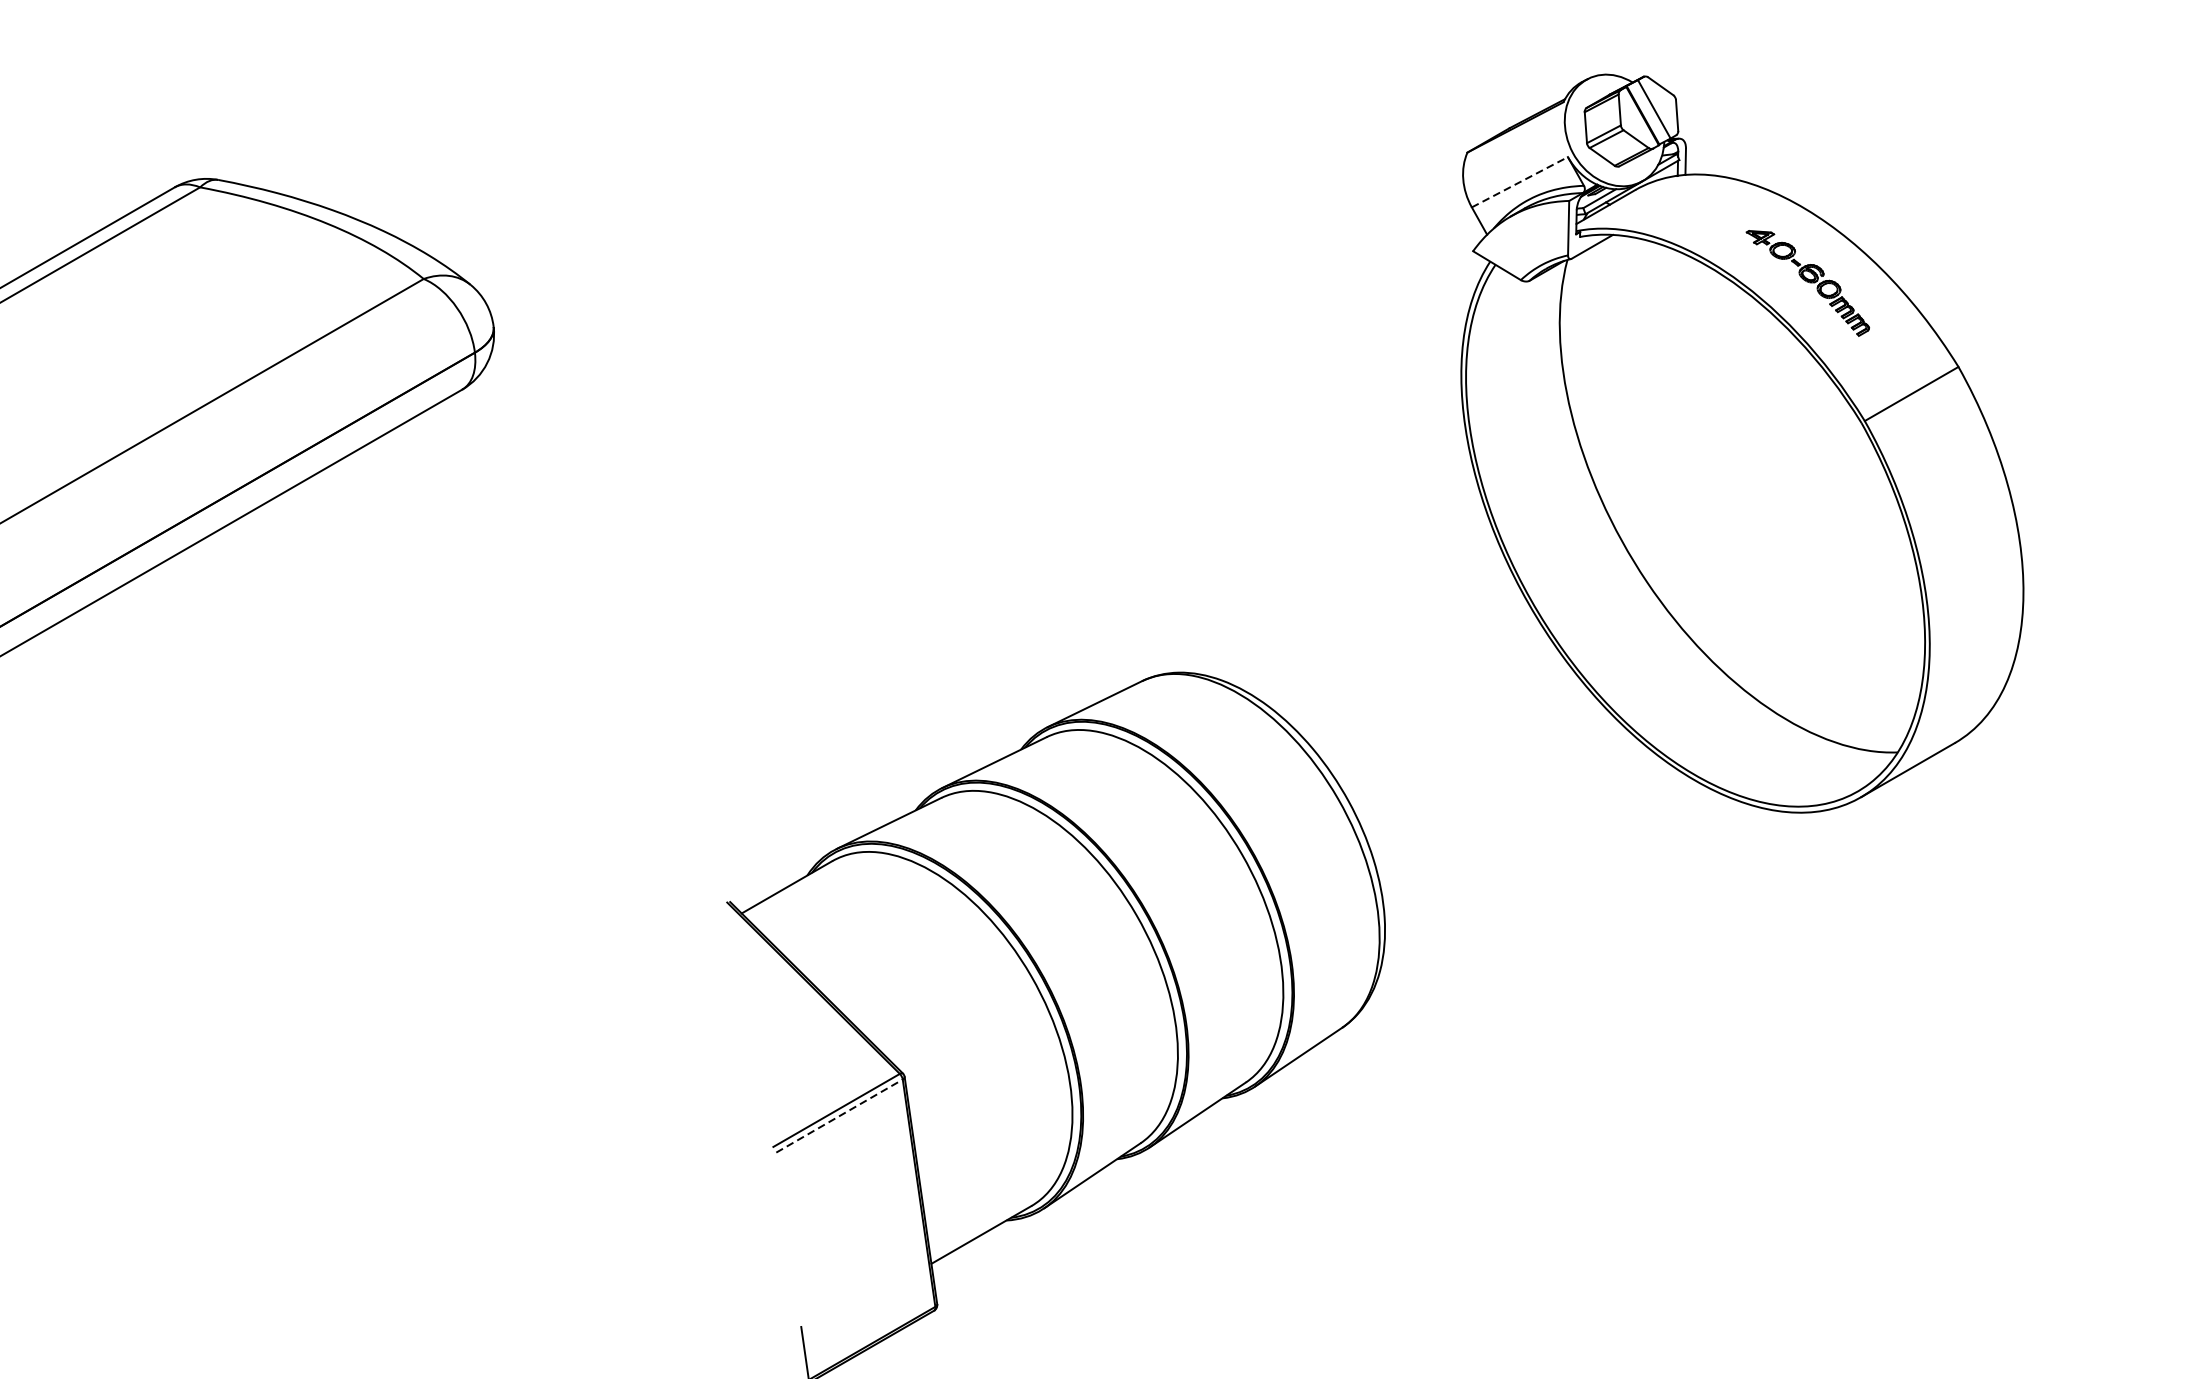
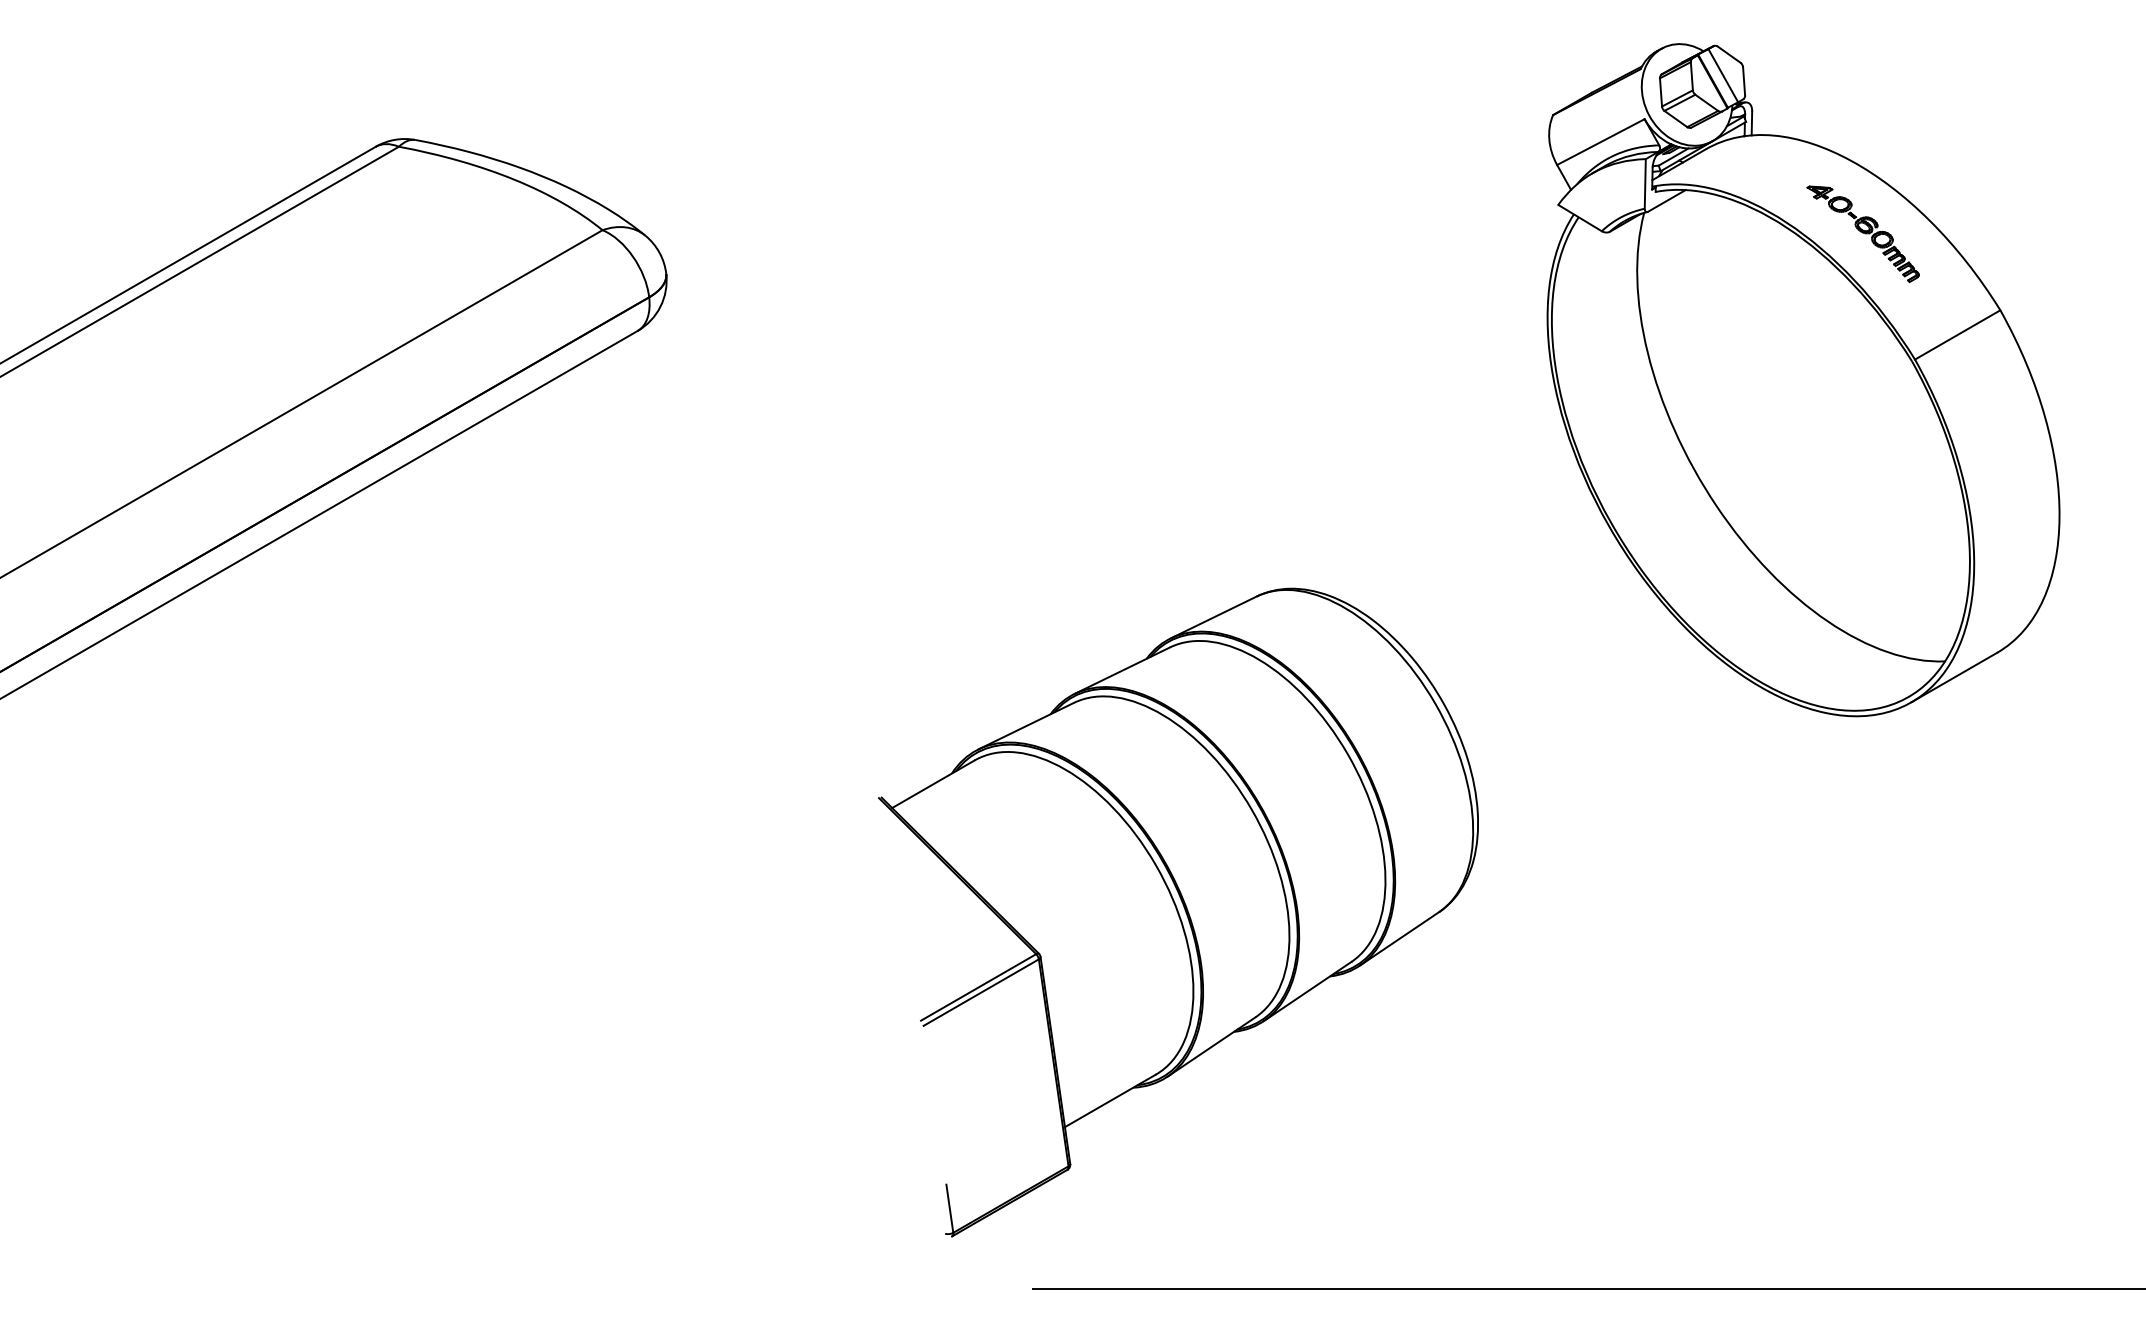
line: (1520, 181) -> (1601, 141), dashed -> solid
line: (839, 1115) -> (981, 992), dashed -> solid

